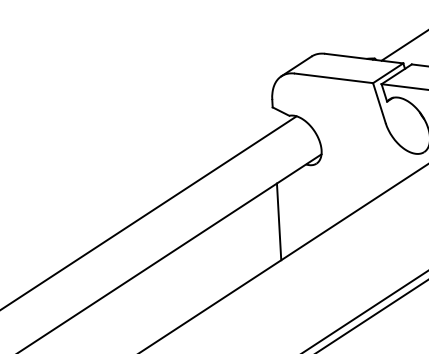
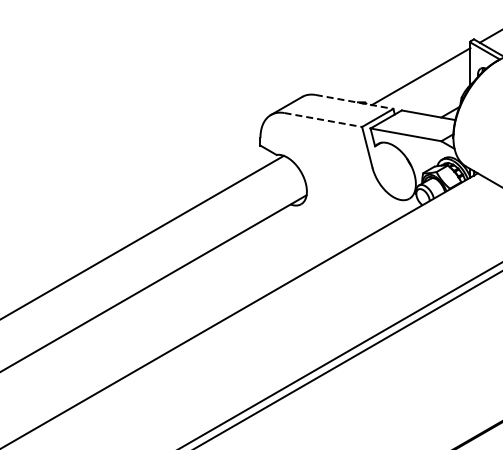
line: (365, 59) -> (355, 102), solid -> dashed
line: (334, 78) -> (323, 120), solid -> dashed
line: (279, 221) -> (260, 259), removed

